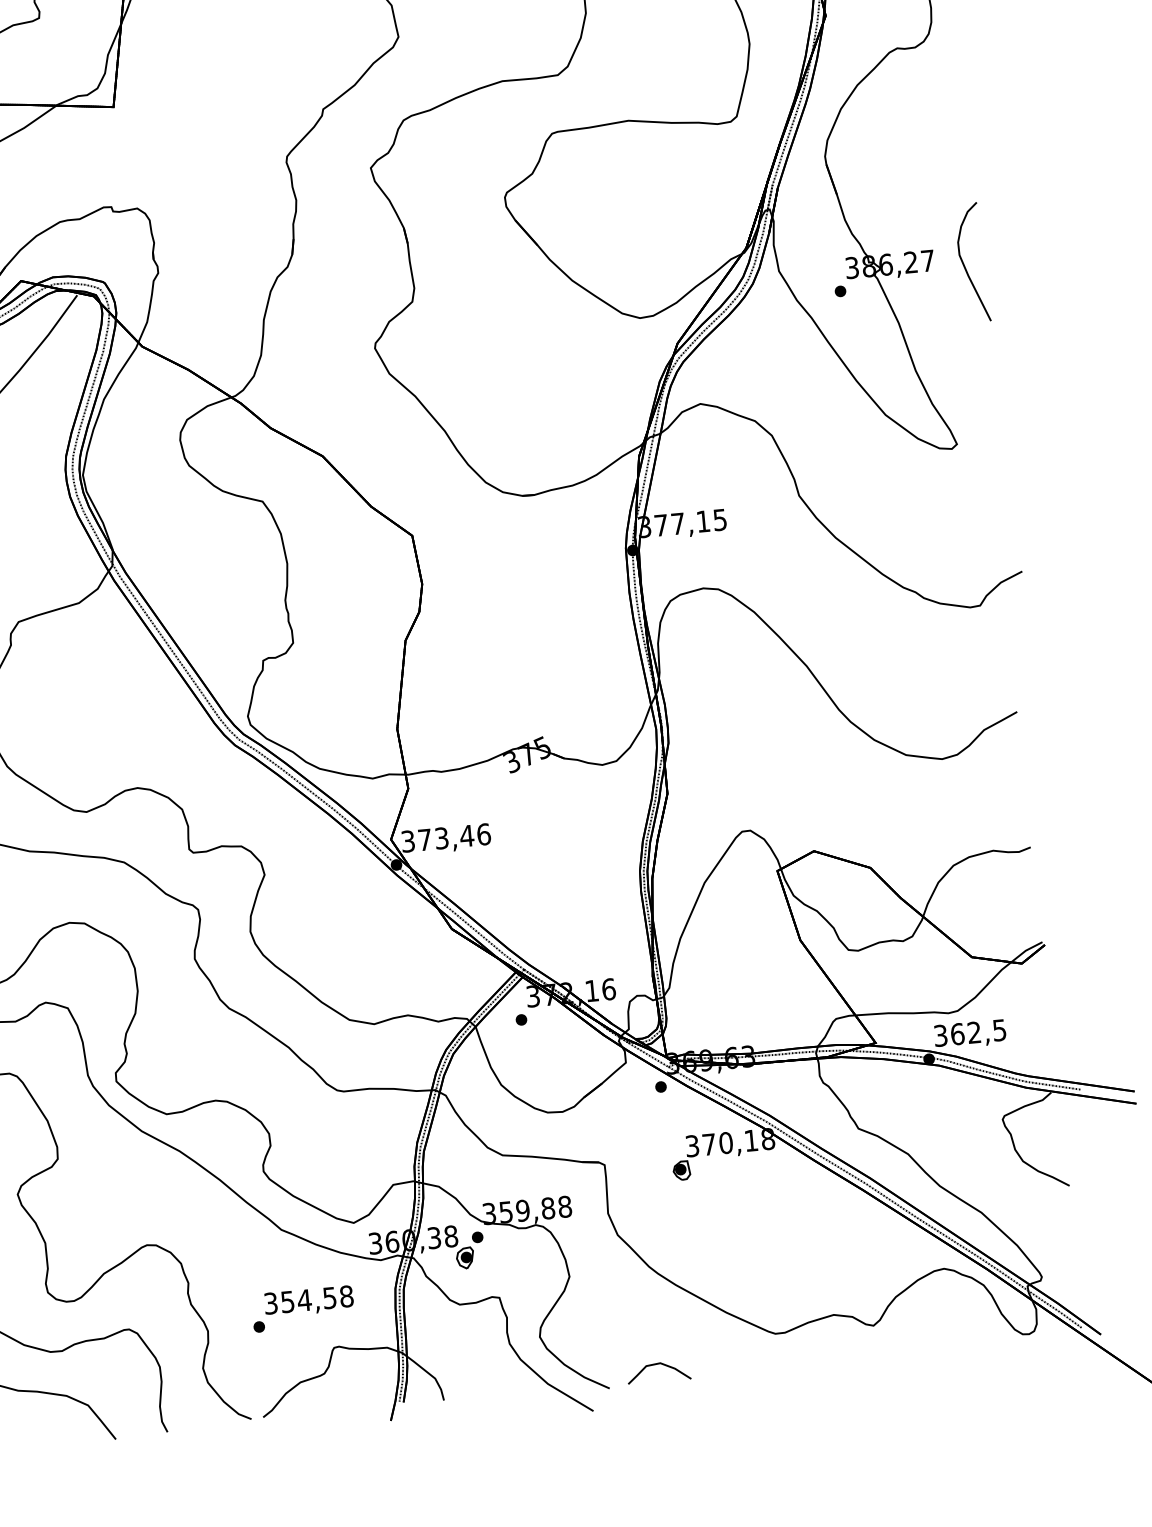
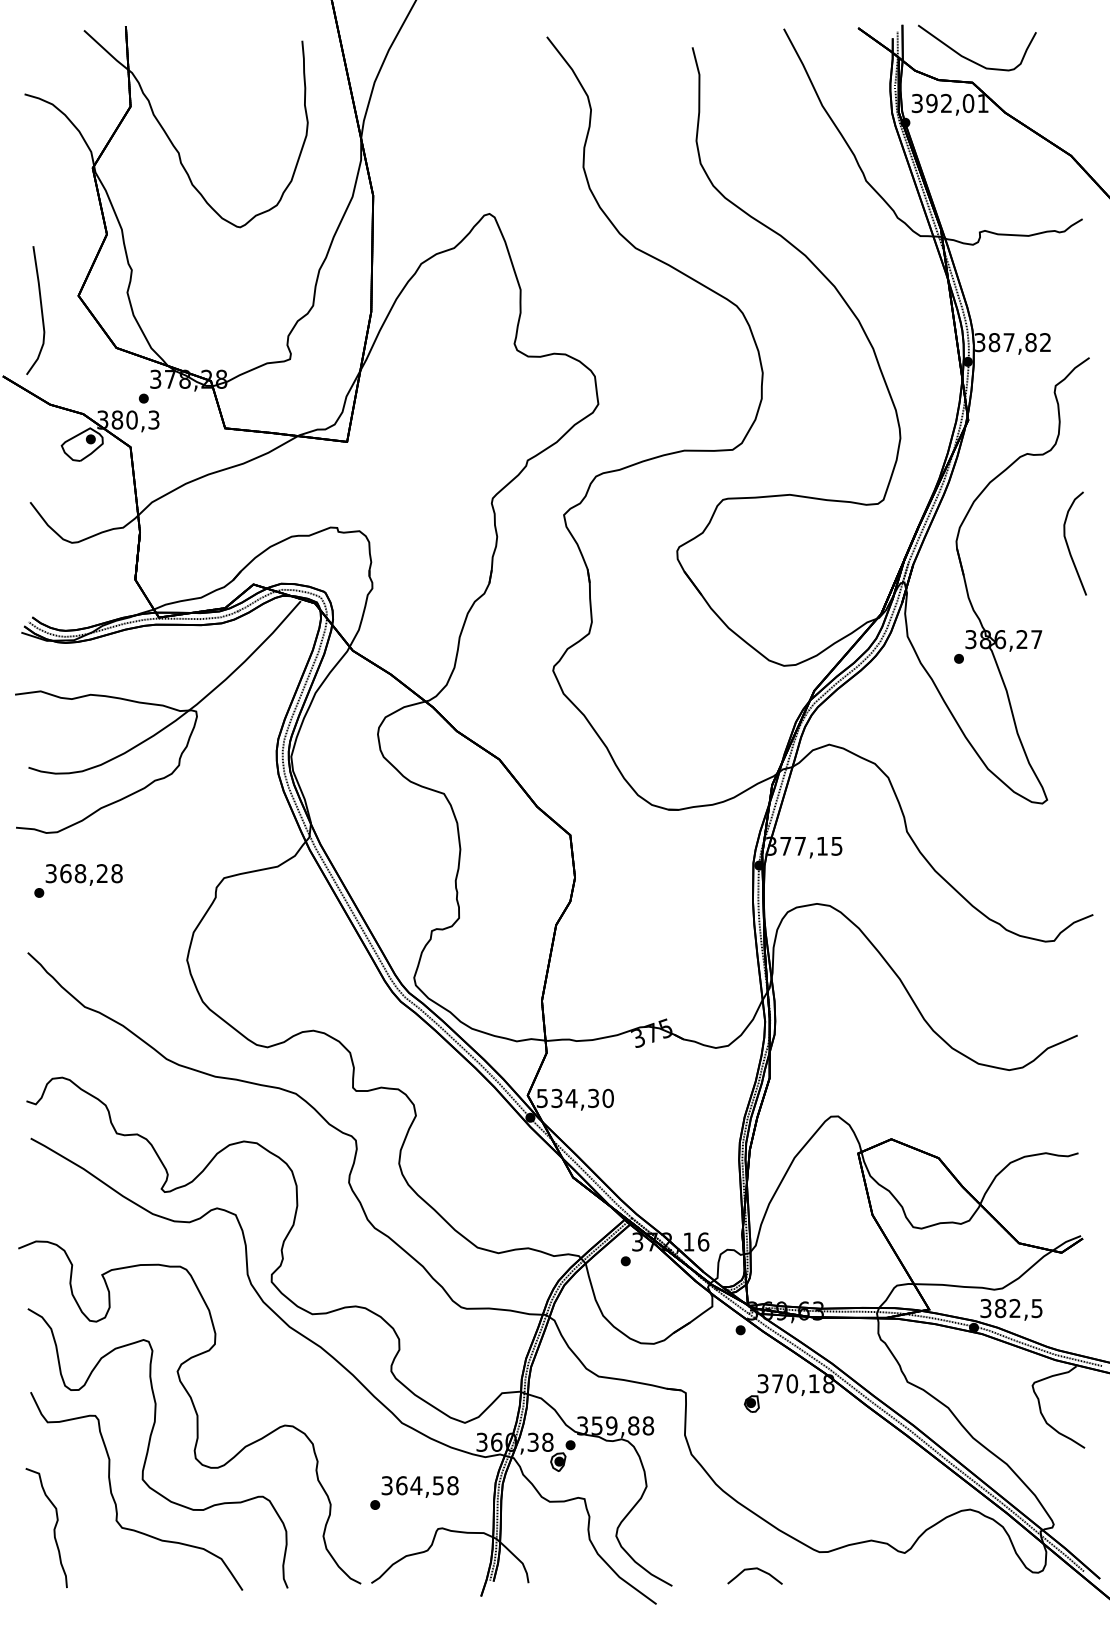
curve: (965, 264) -> (1068, 544), moved
text: (446, 838) -> (575, 1098), 373,46 -> 534,30
text: (957, 1033) -> (1000, 1307), 362,5 -> 382,5
text: (287, 1301) -> (401, 1485), 354,58 -> 364,58
curve: (657, 1364) -> (754, 1569), moved

